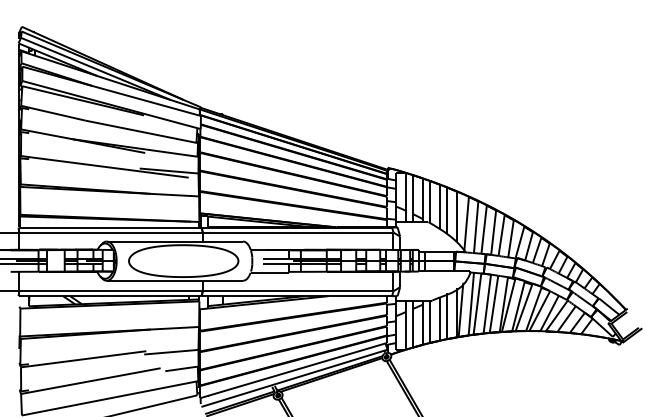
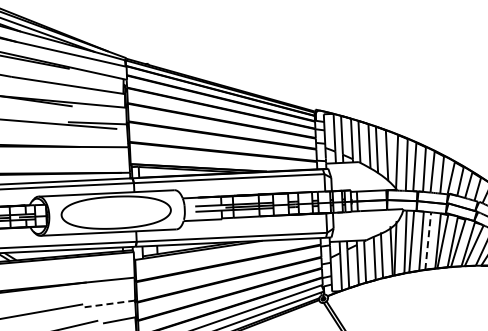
line: (494, 304) -> (428, 241), solid -> dashed
line: (170, 352) -> (107, 304), solid -> dashed

